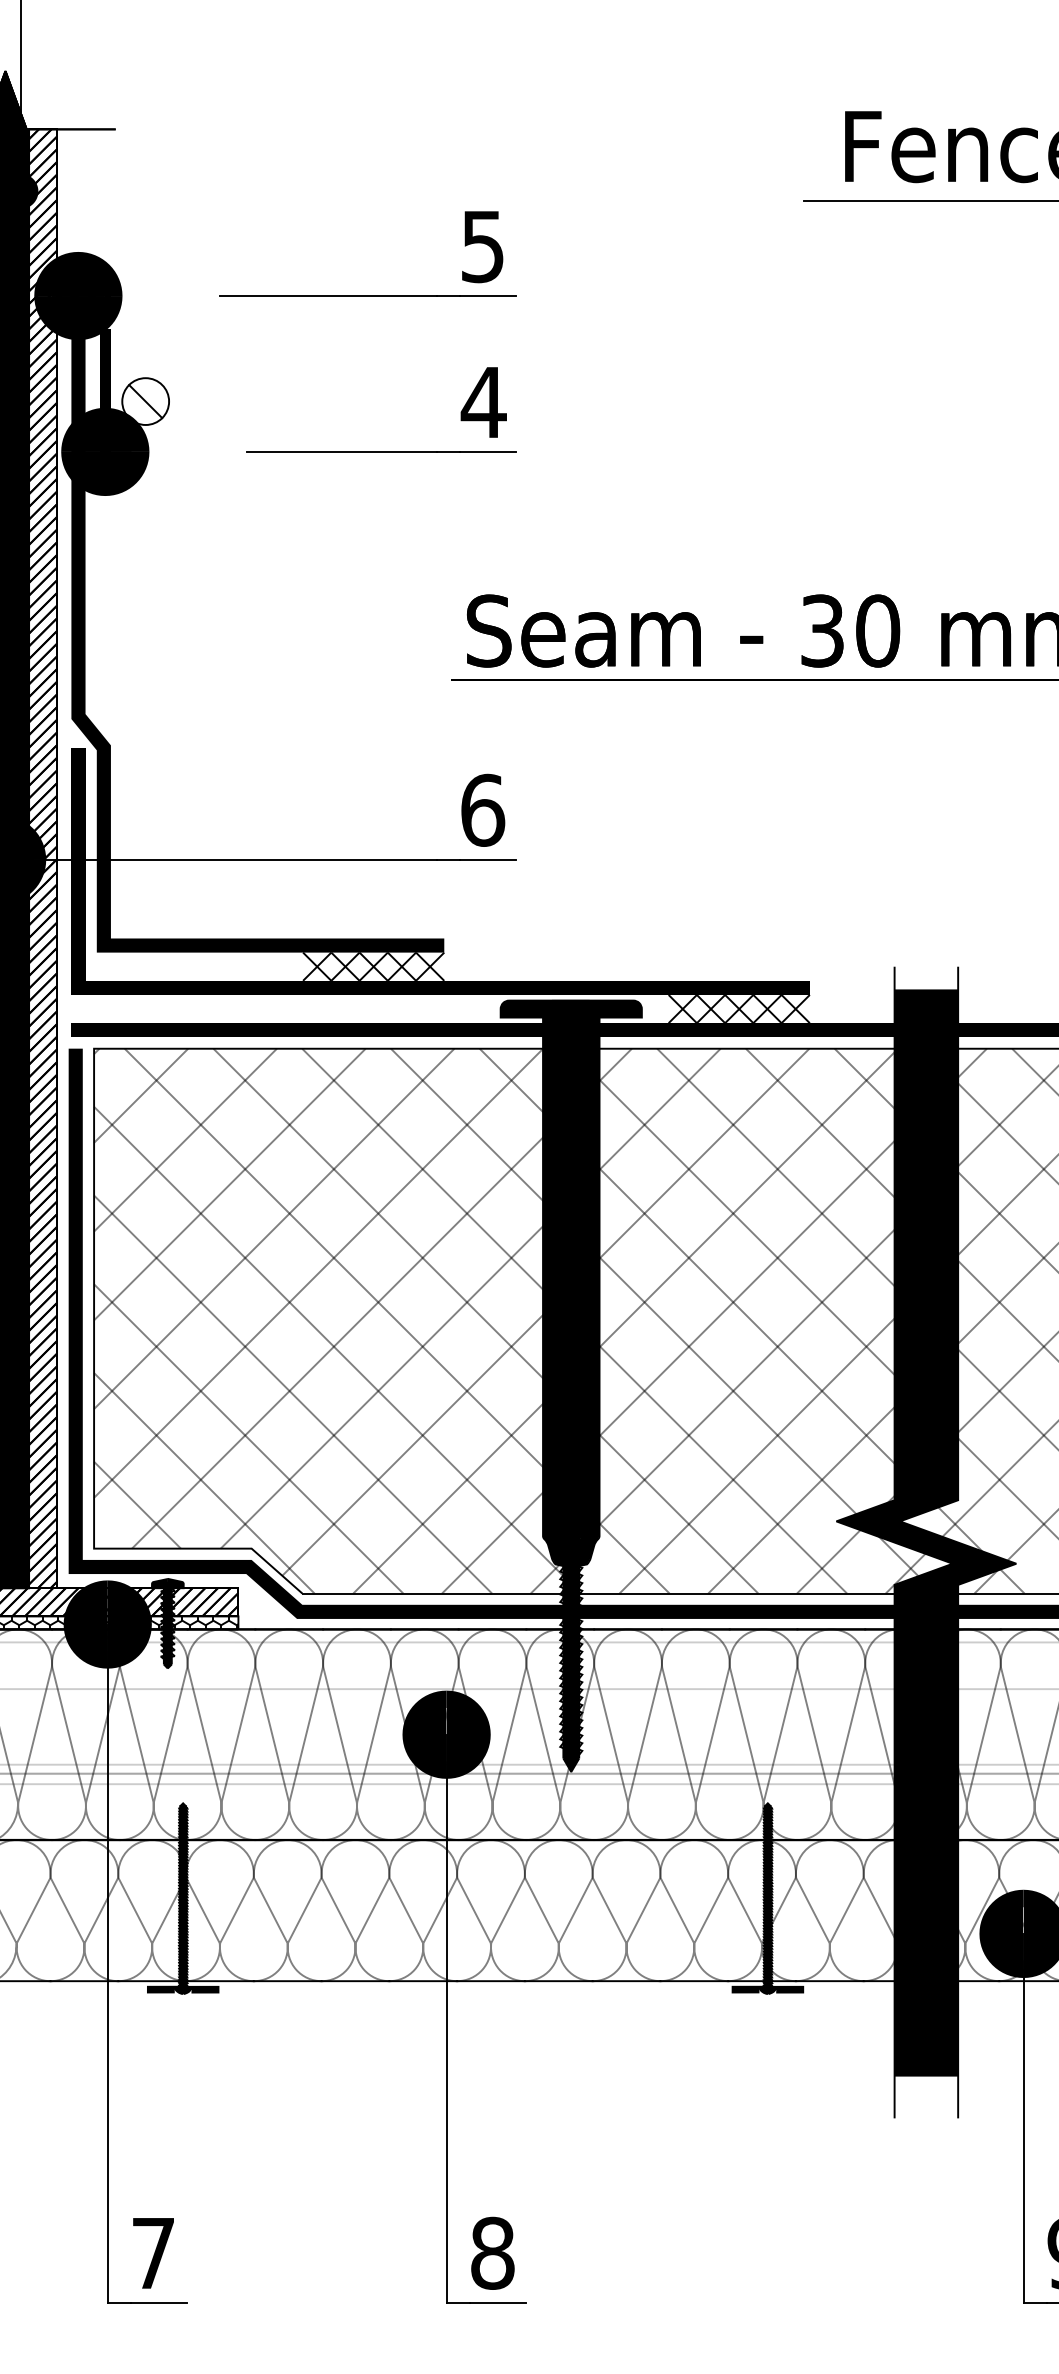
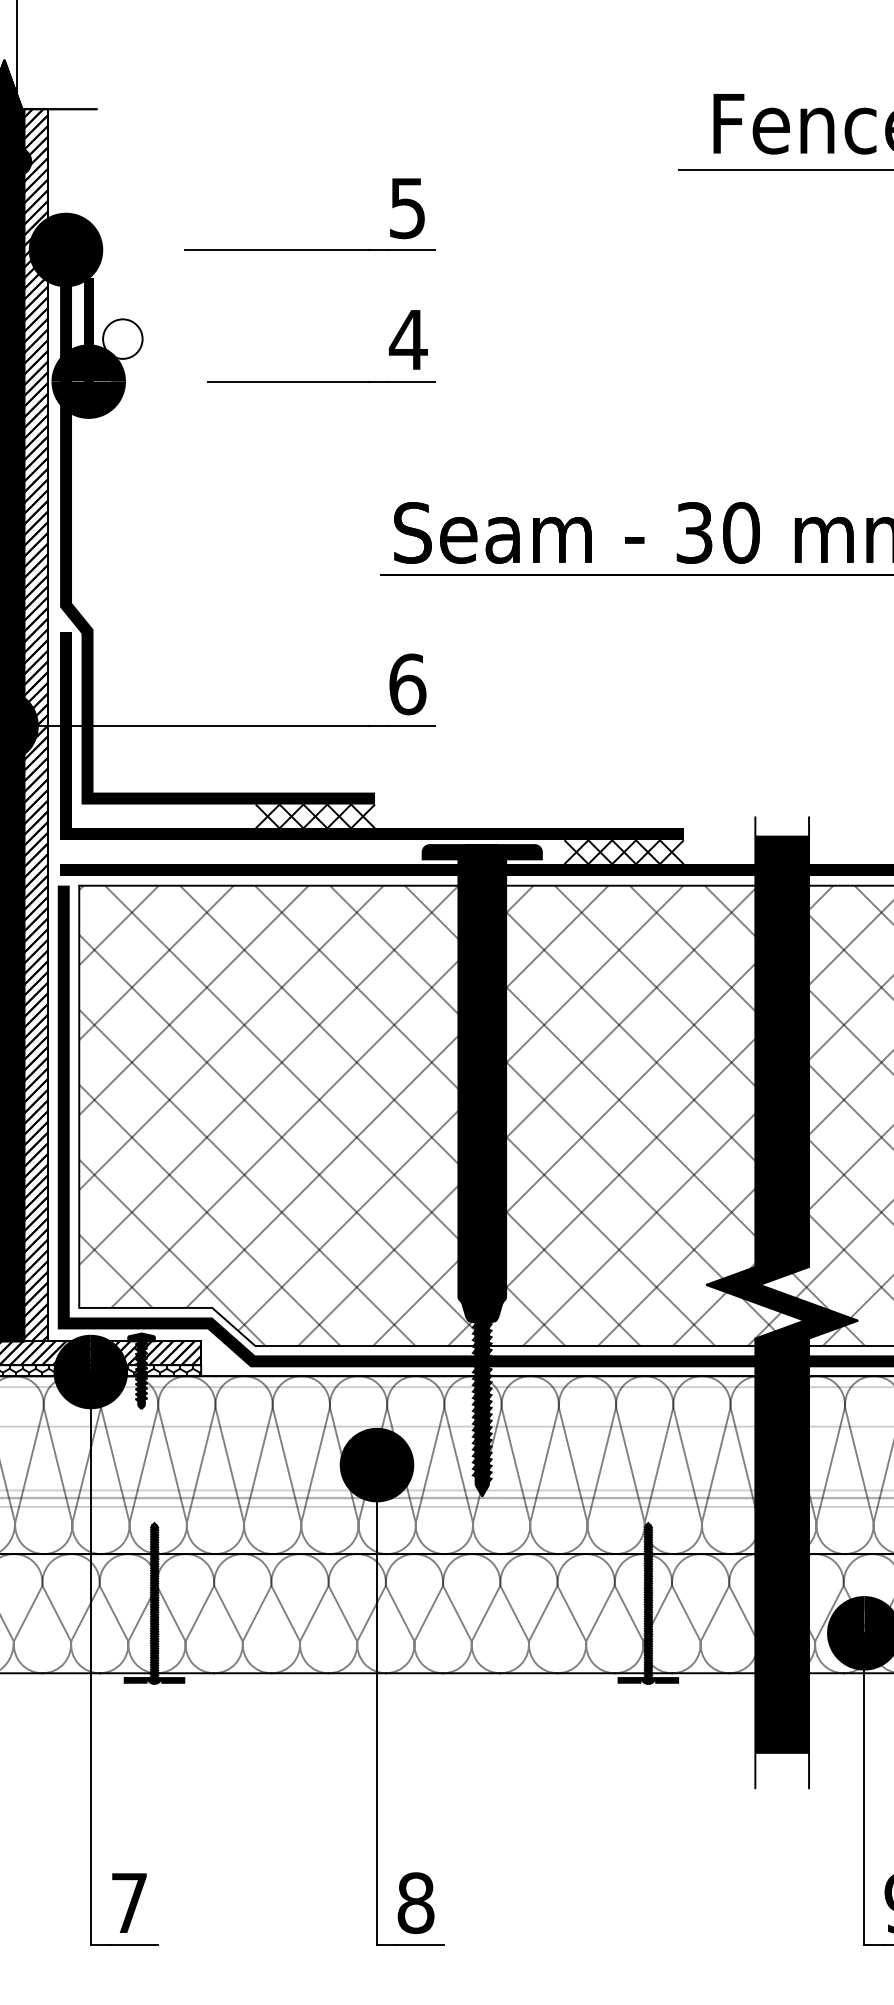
line: (145, 401) -> (122, 339), removed

